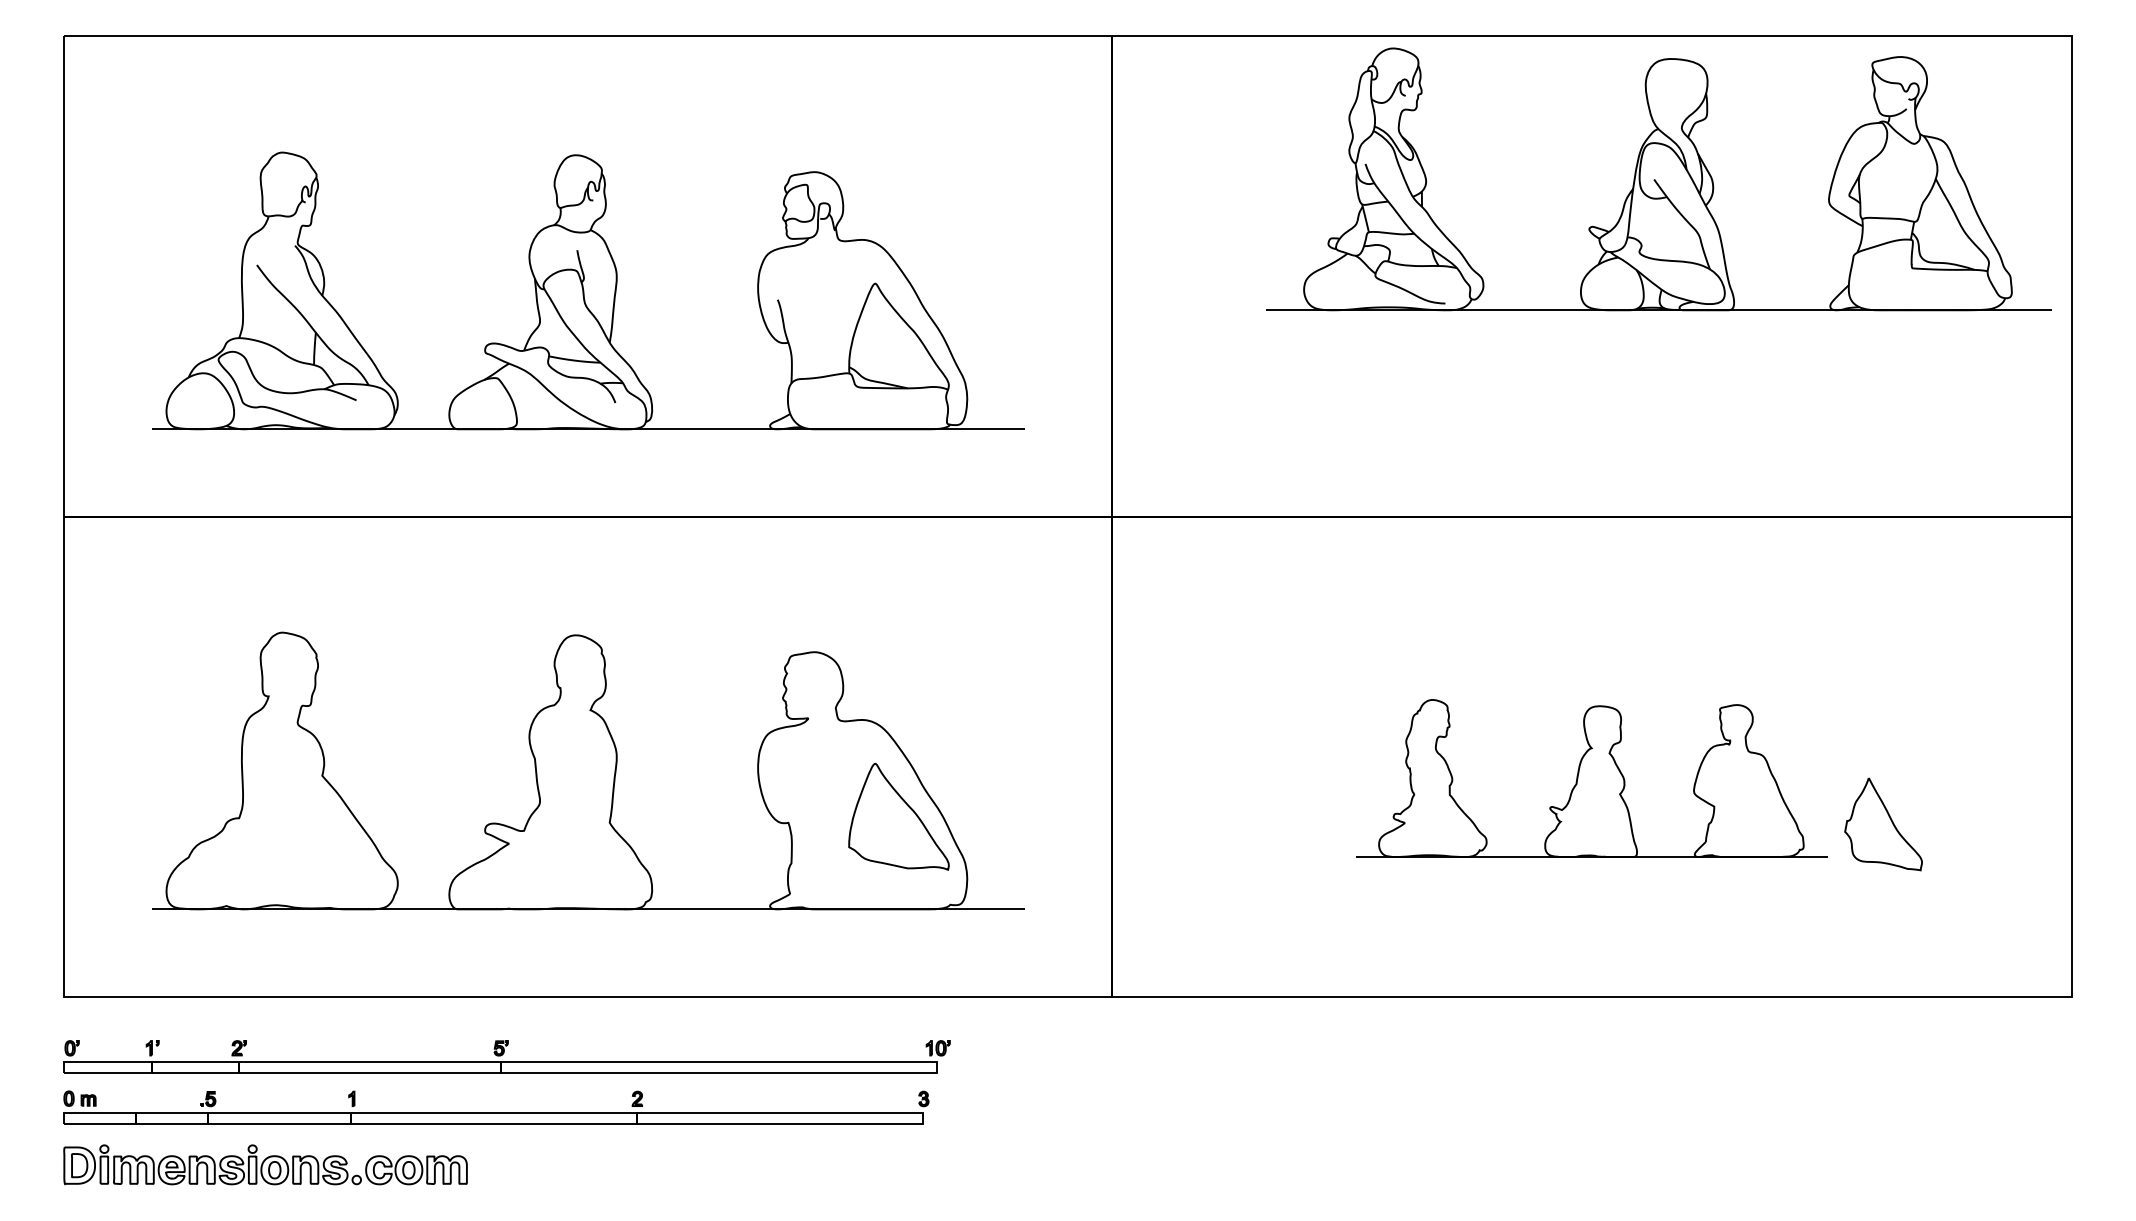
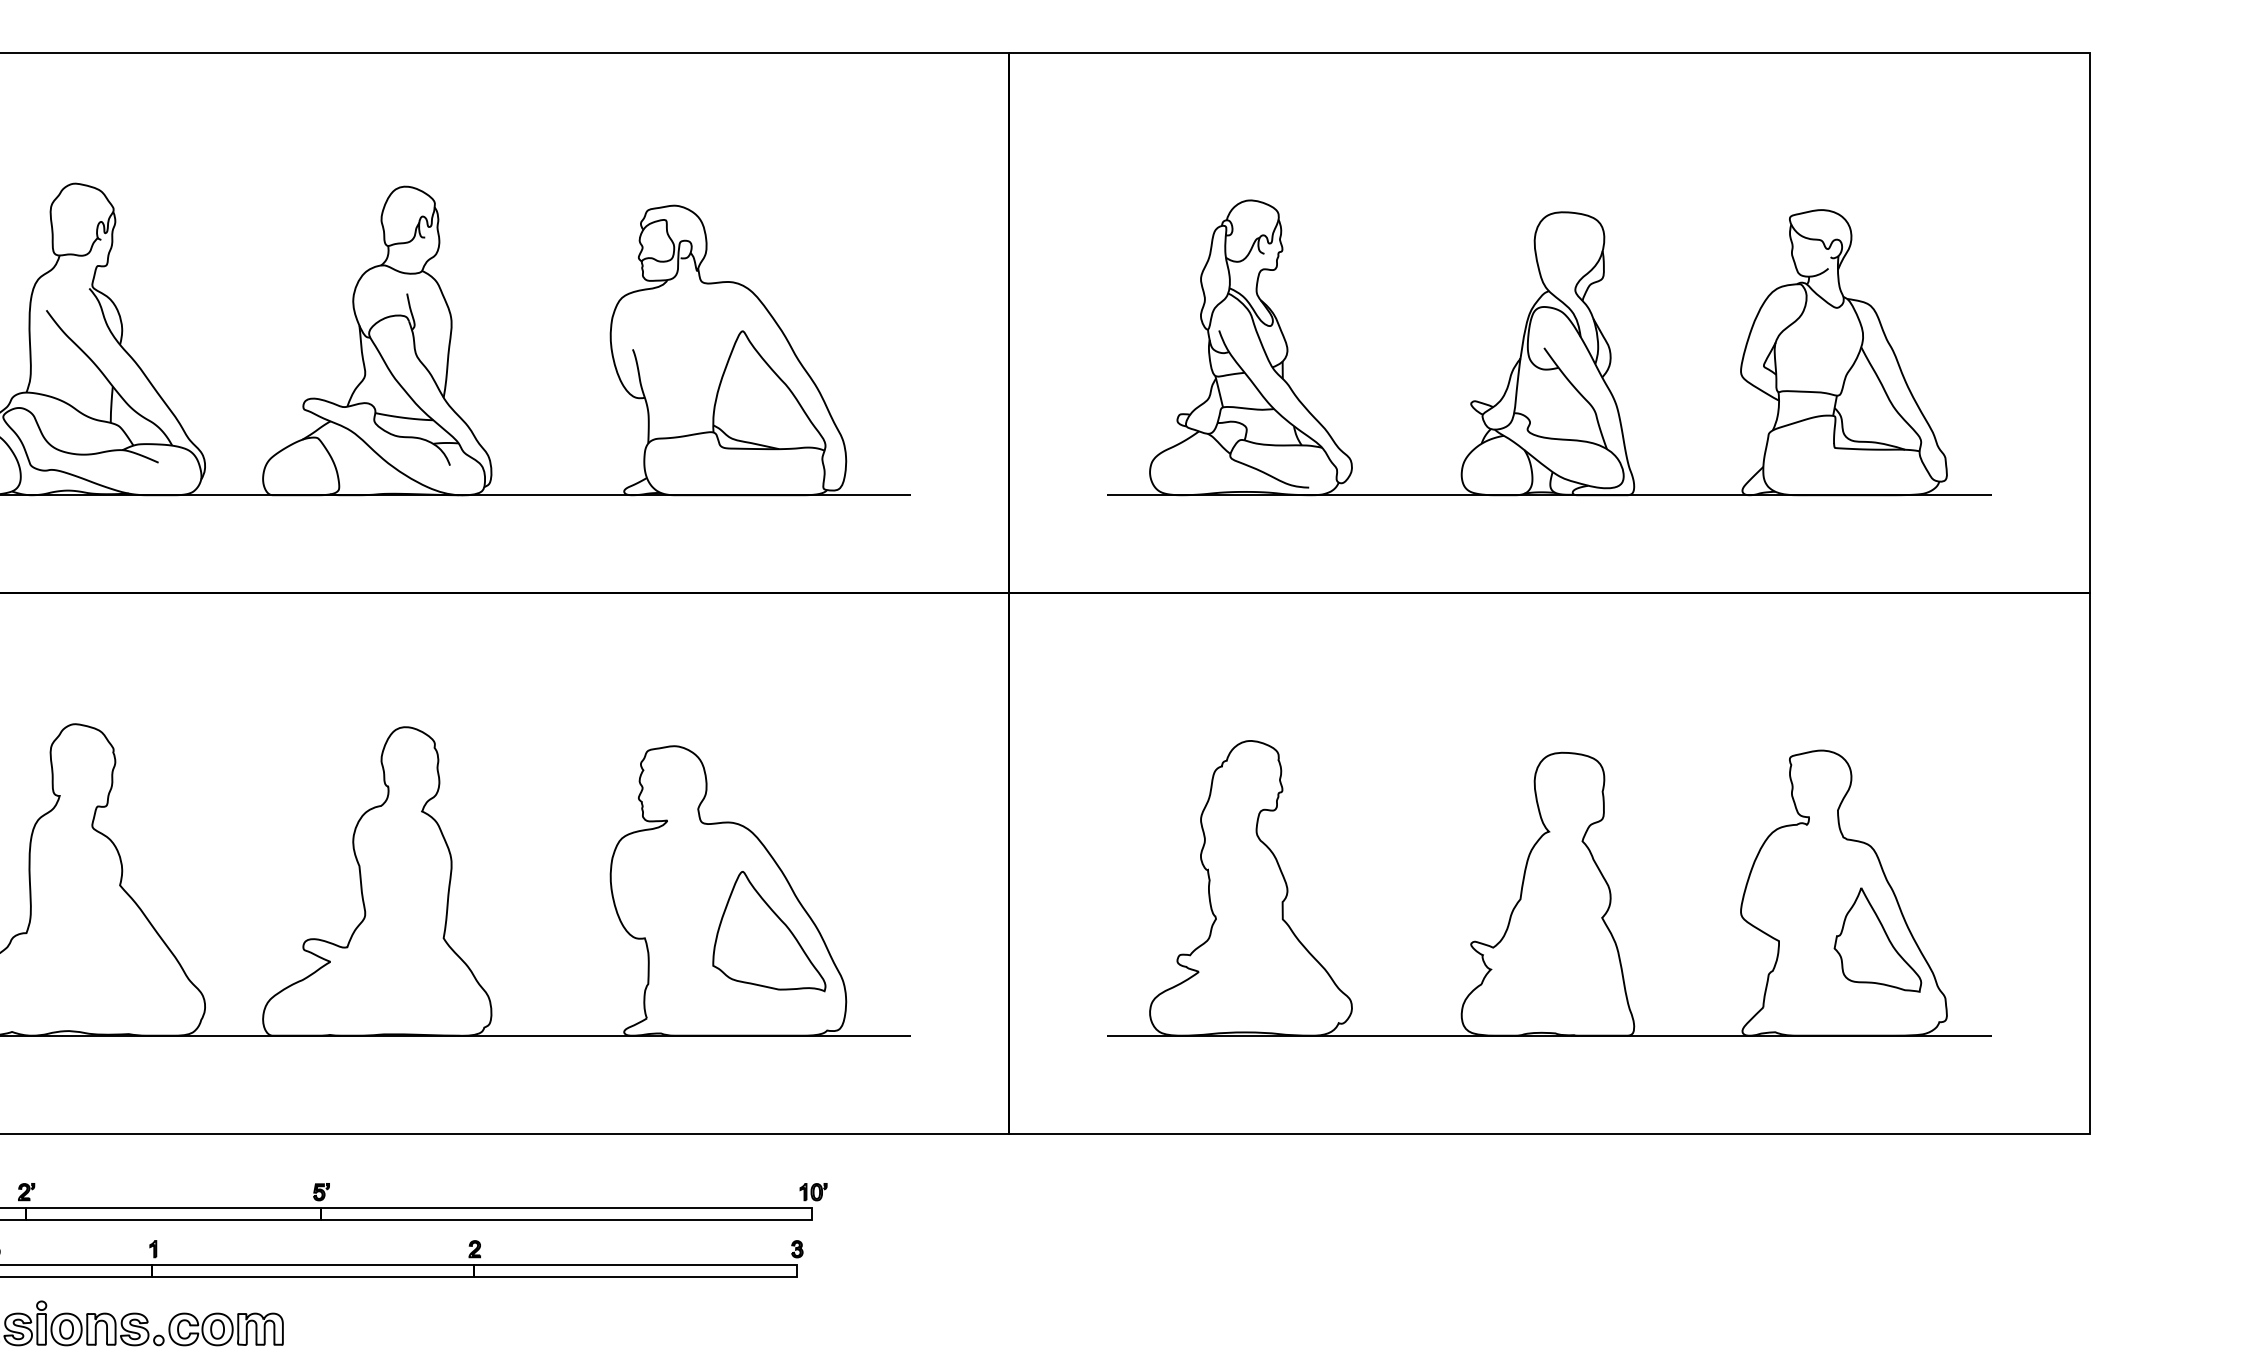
part: (1658, 179) -> (1549, 347), moved
part: (1591, 778) -> (1549, 888), size x1.67

